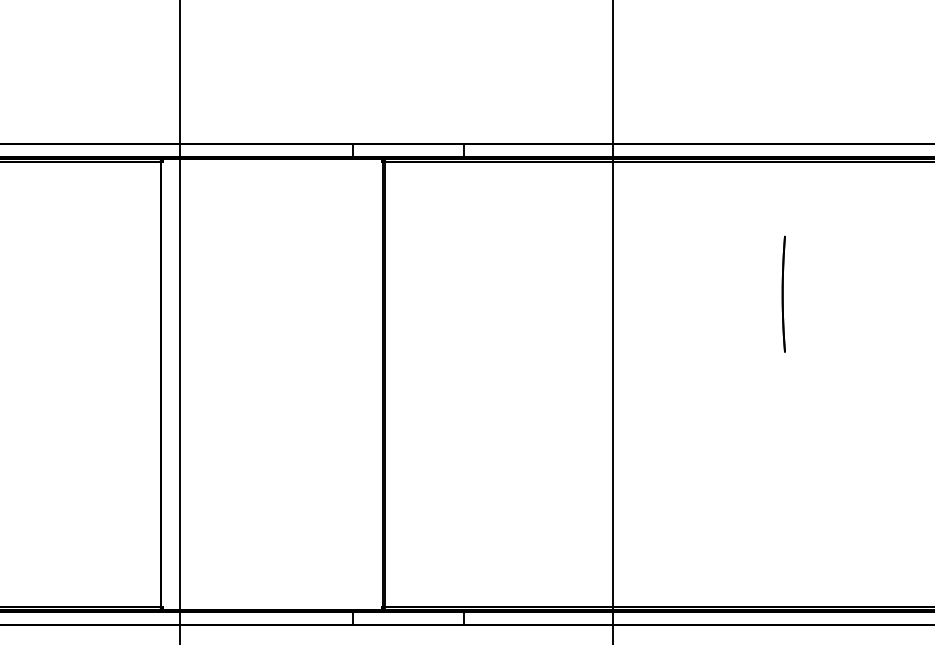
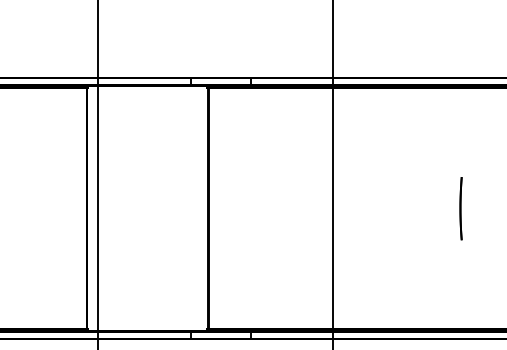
line: (782, 293) -> (460, 208), moved

